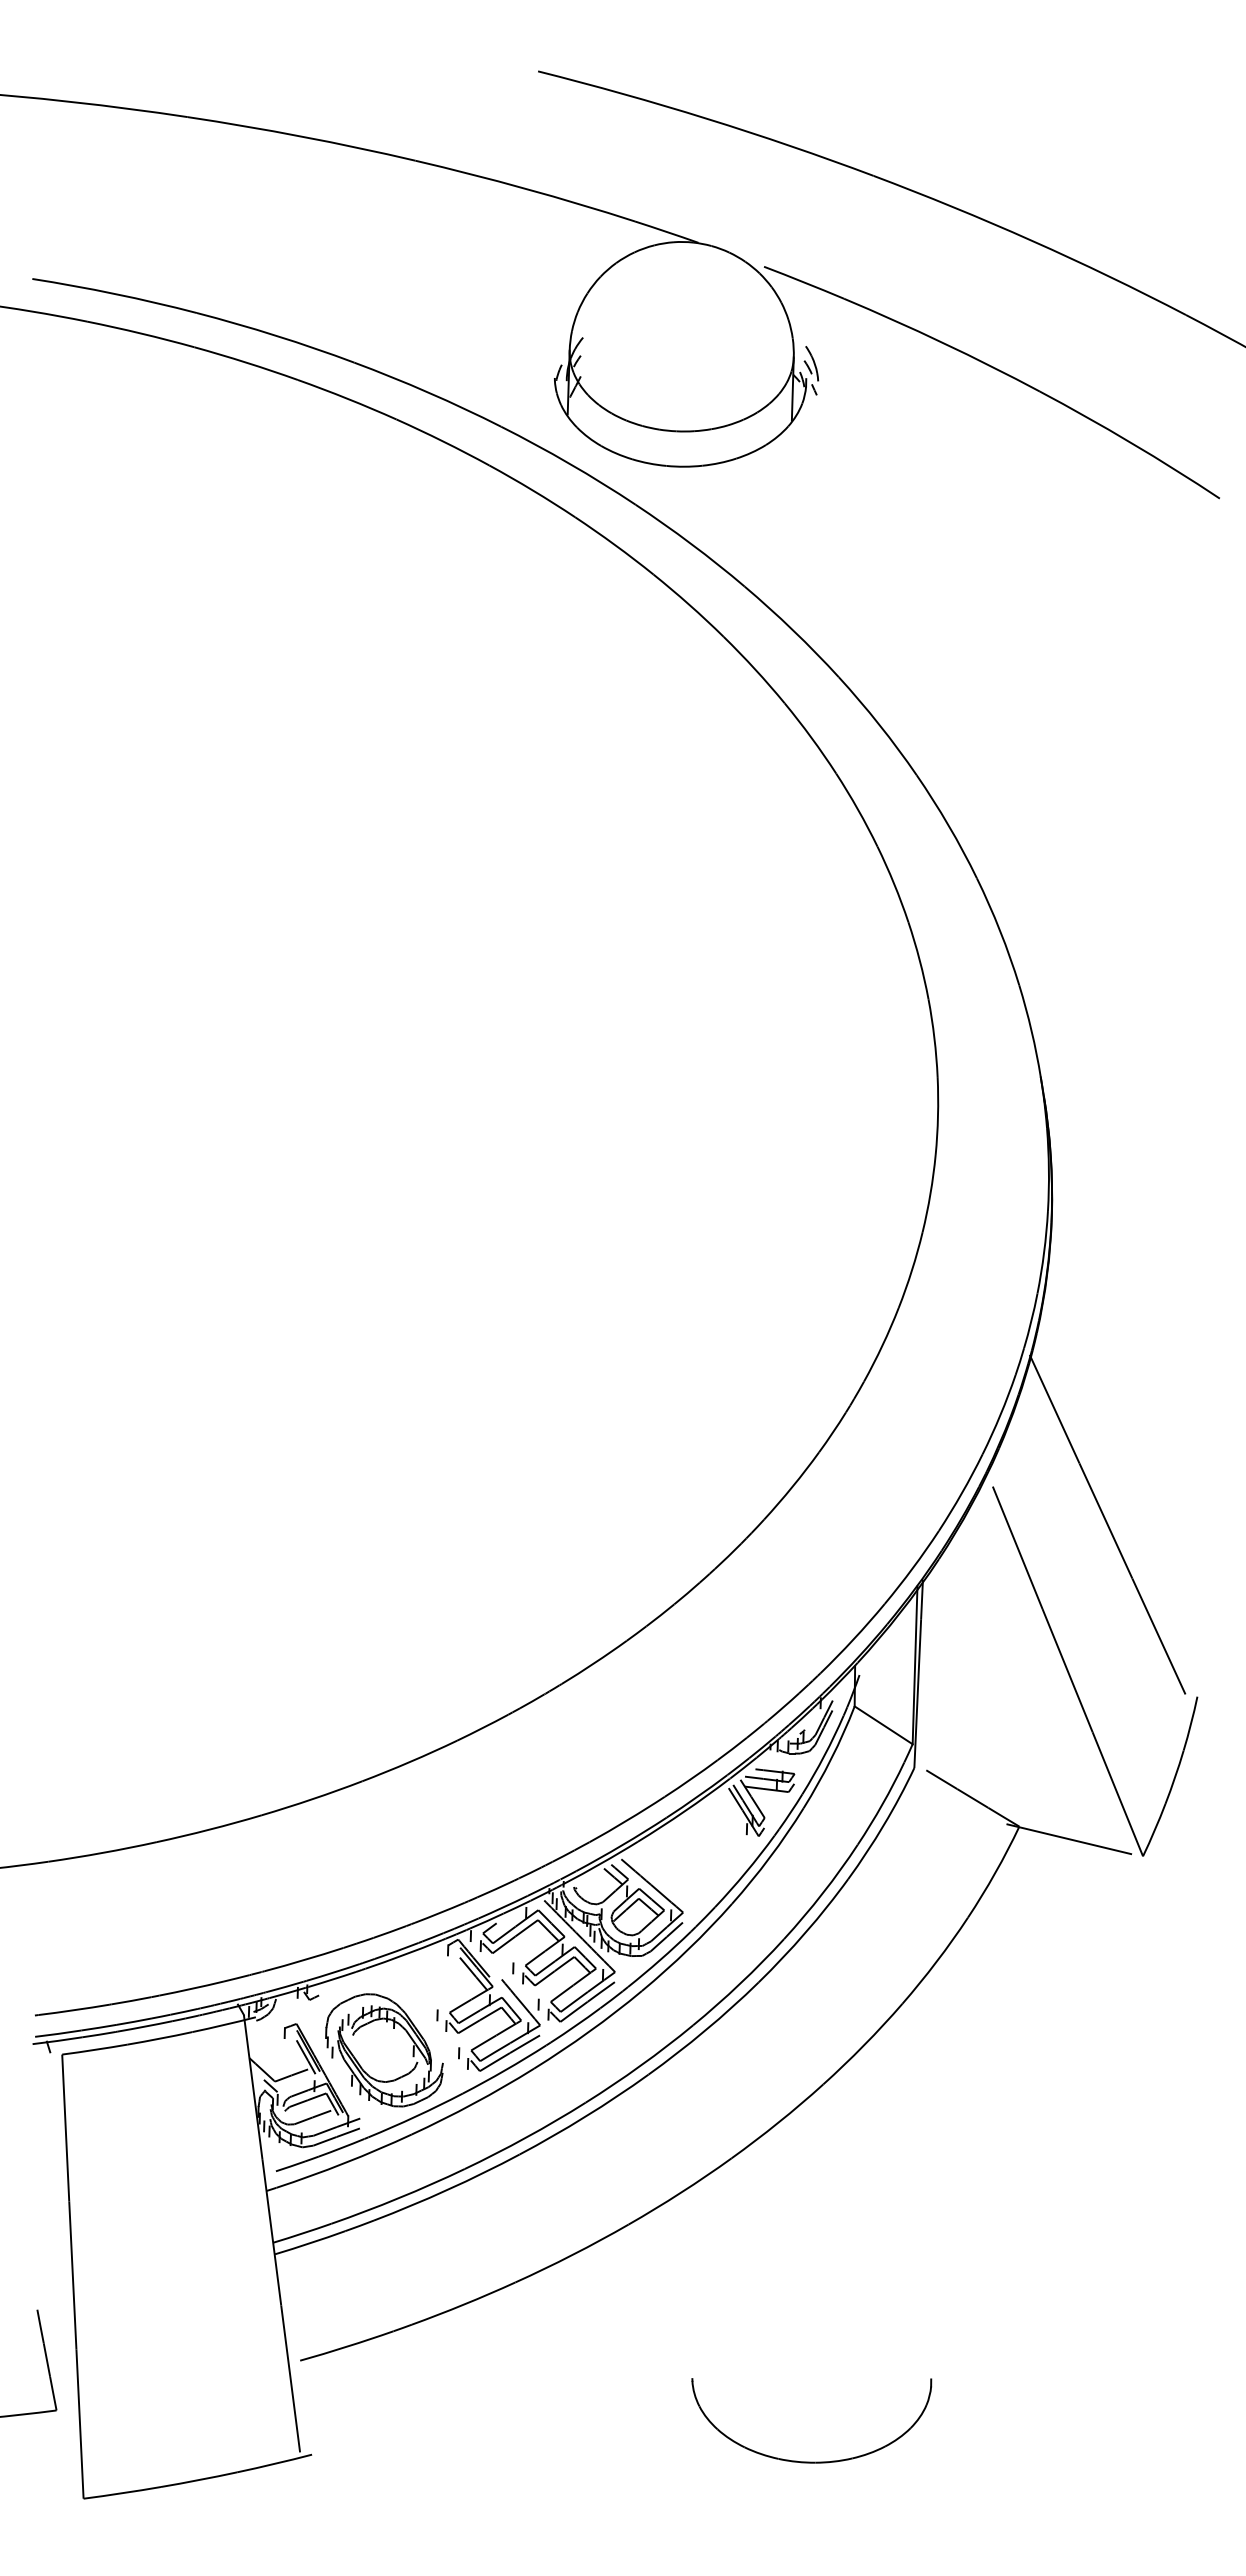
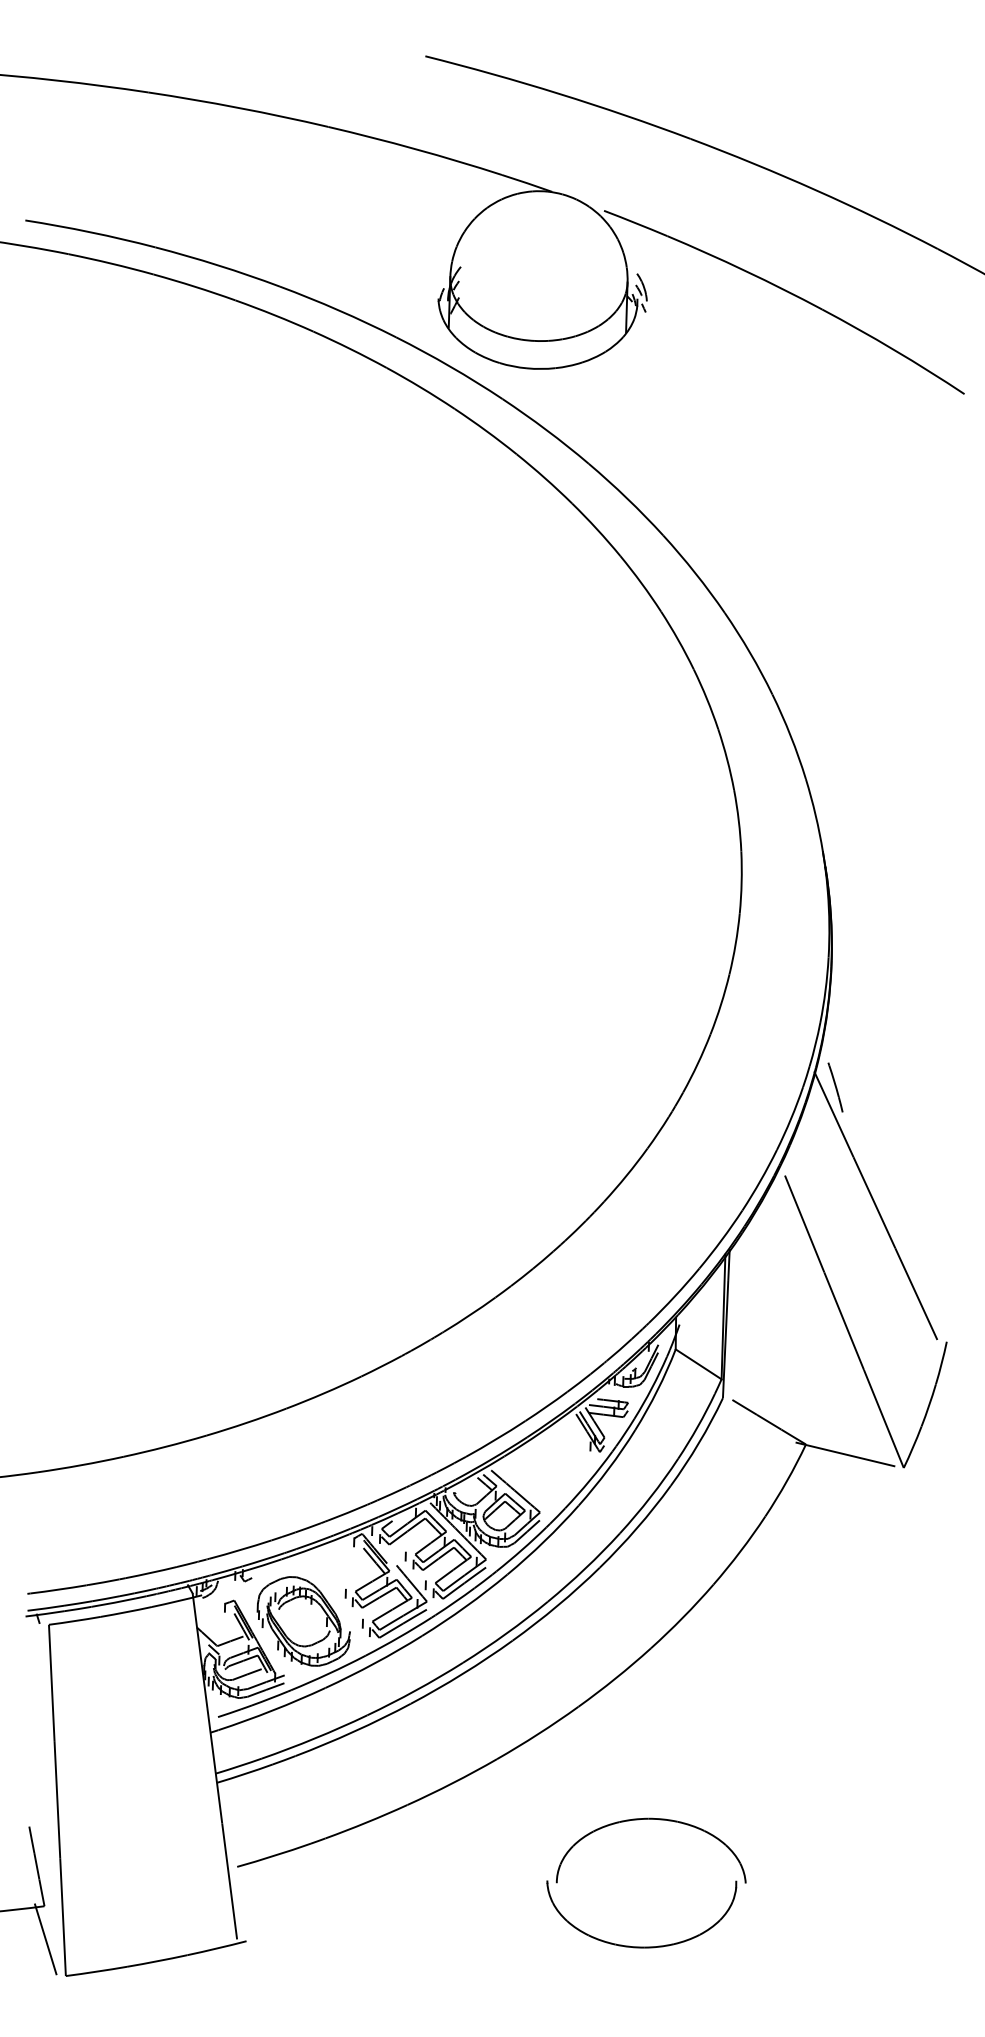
line: (1056, 1374) -> (835, 1086), added
part: (830, 2301) -> (656, 1820), added
line: (57, 2452) -> (45, 1939), added

